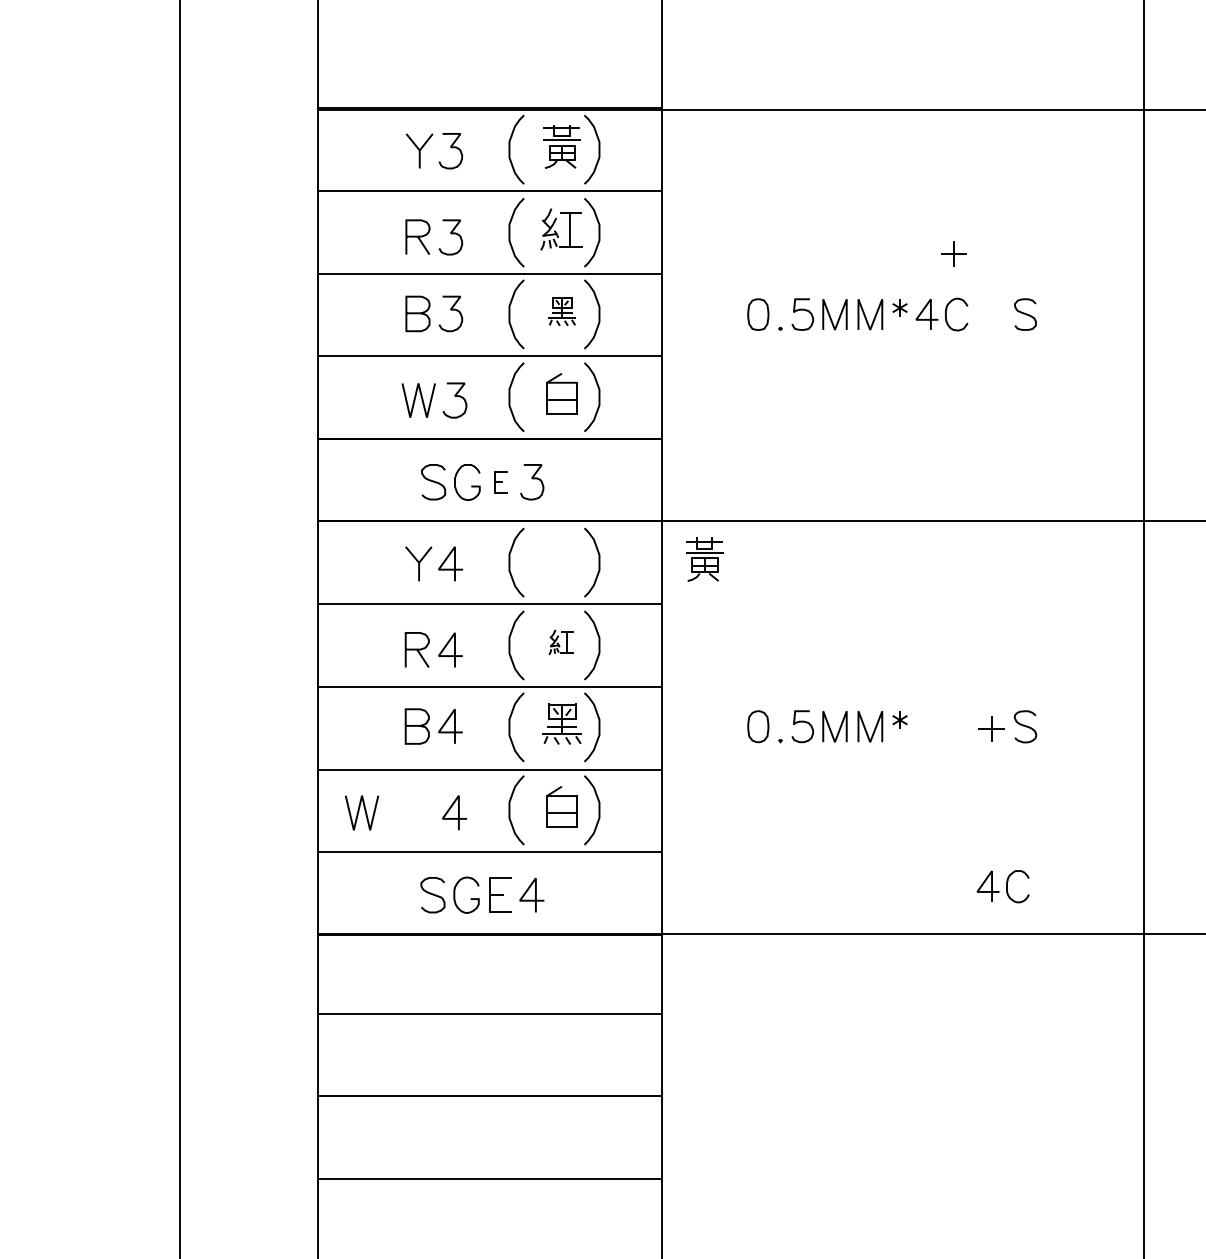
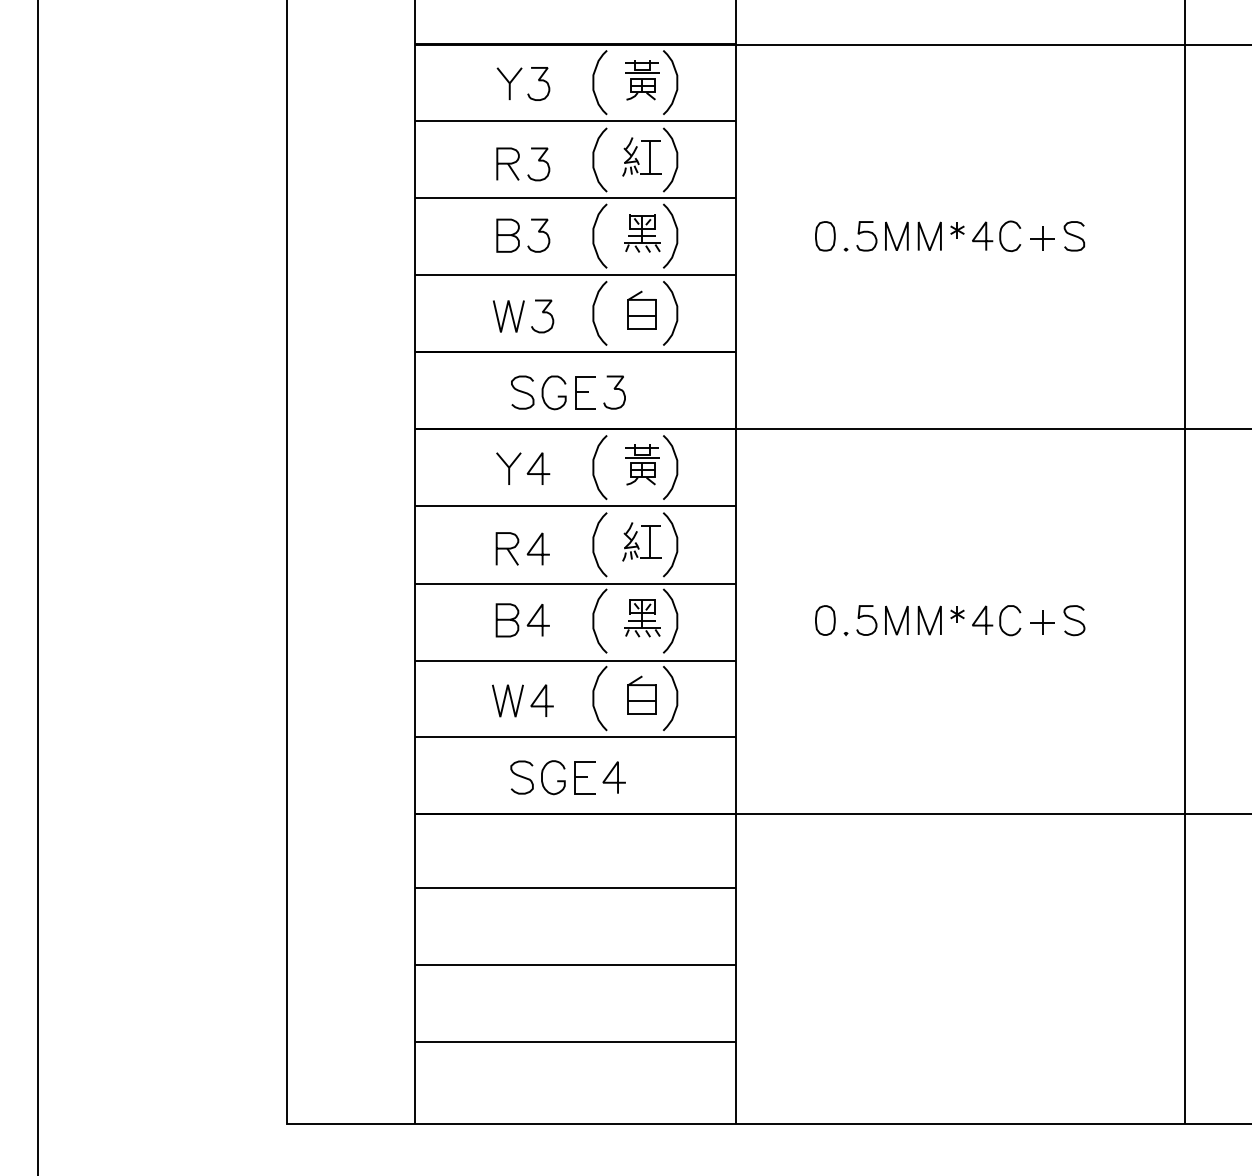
part: (953, 253) -> (1042, 238), moved
part: (562, 311) -> (642, 233), size x1.43
part: (500, 482) -> (585, 392), size x1.67
part: (704, 559) -> (642, 464), moved
part: (561, 641) -> (641, 541), size x1.67
line: (359, 812) -> (505, 700), moved
part: (1003, 886) -> (996, 620), moved

